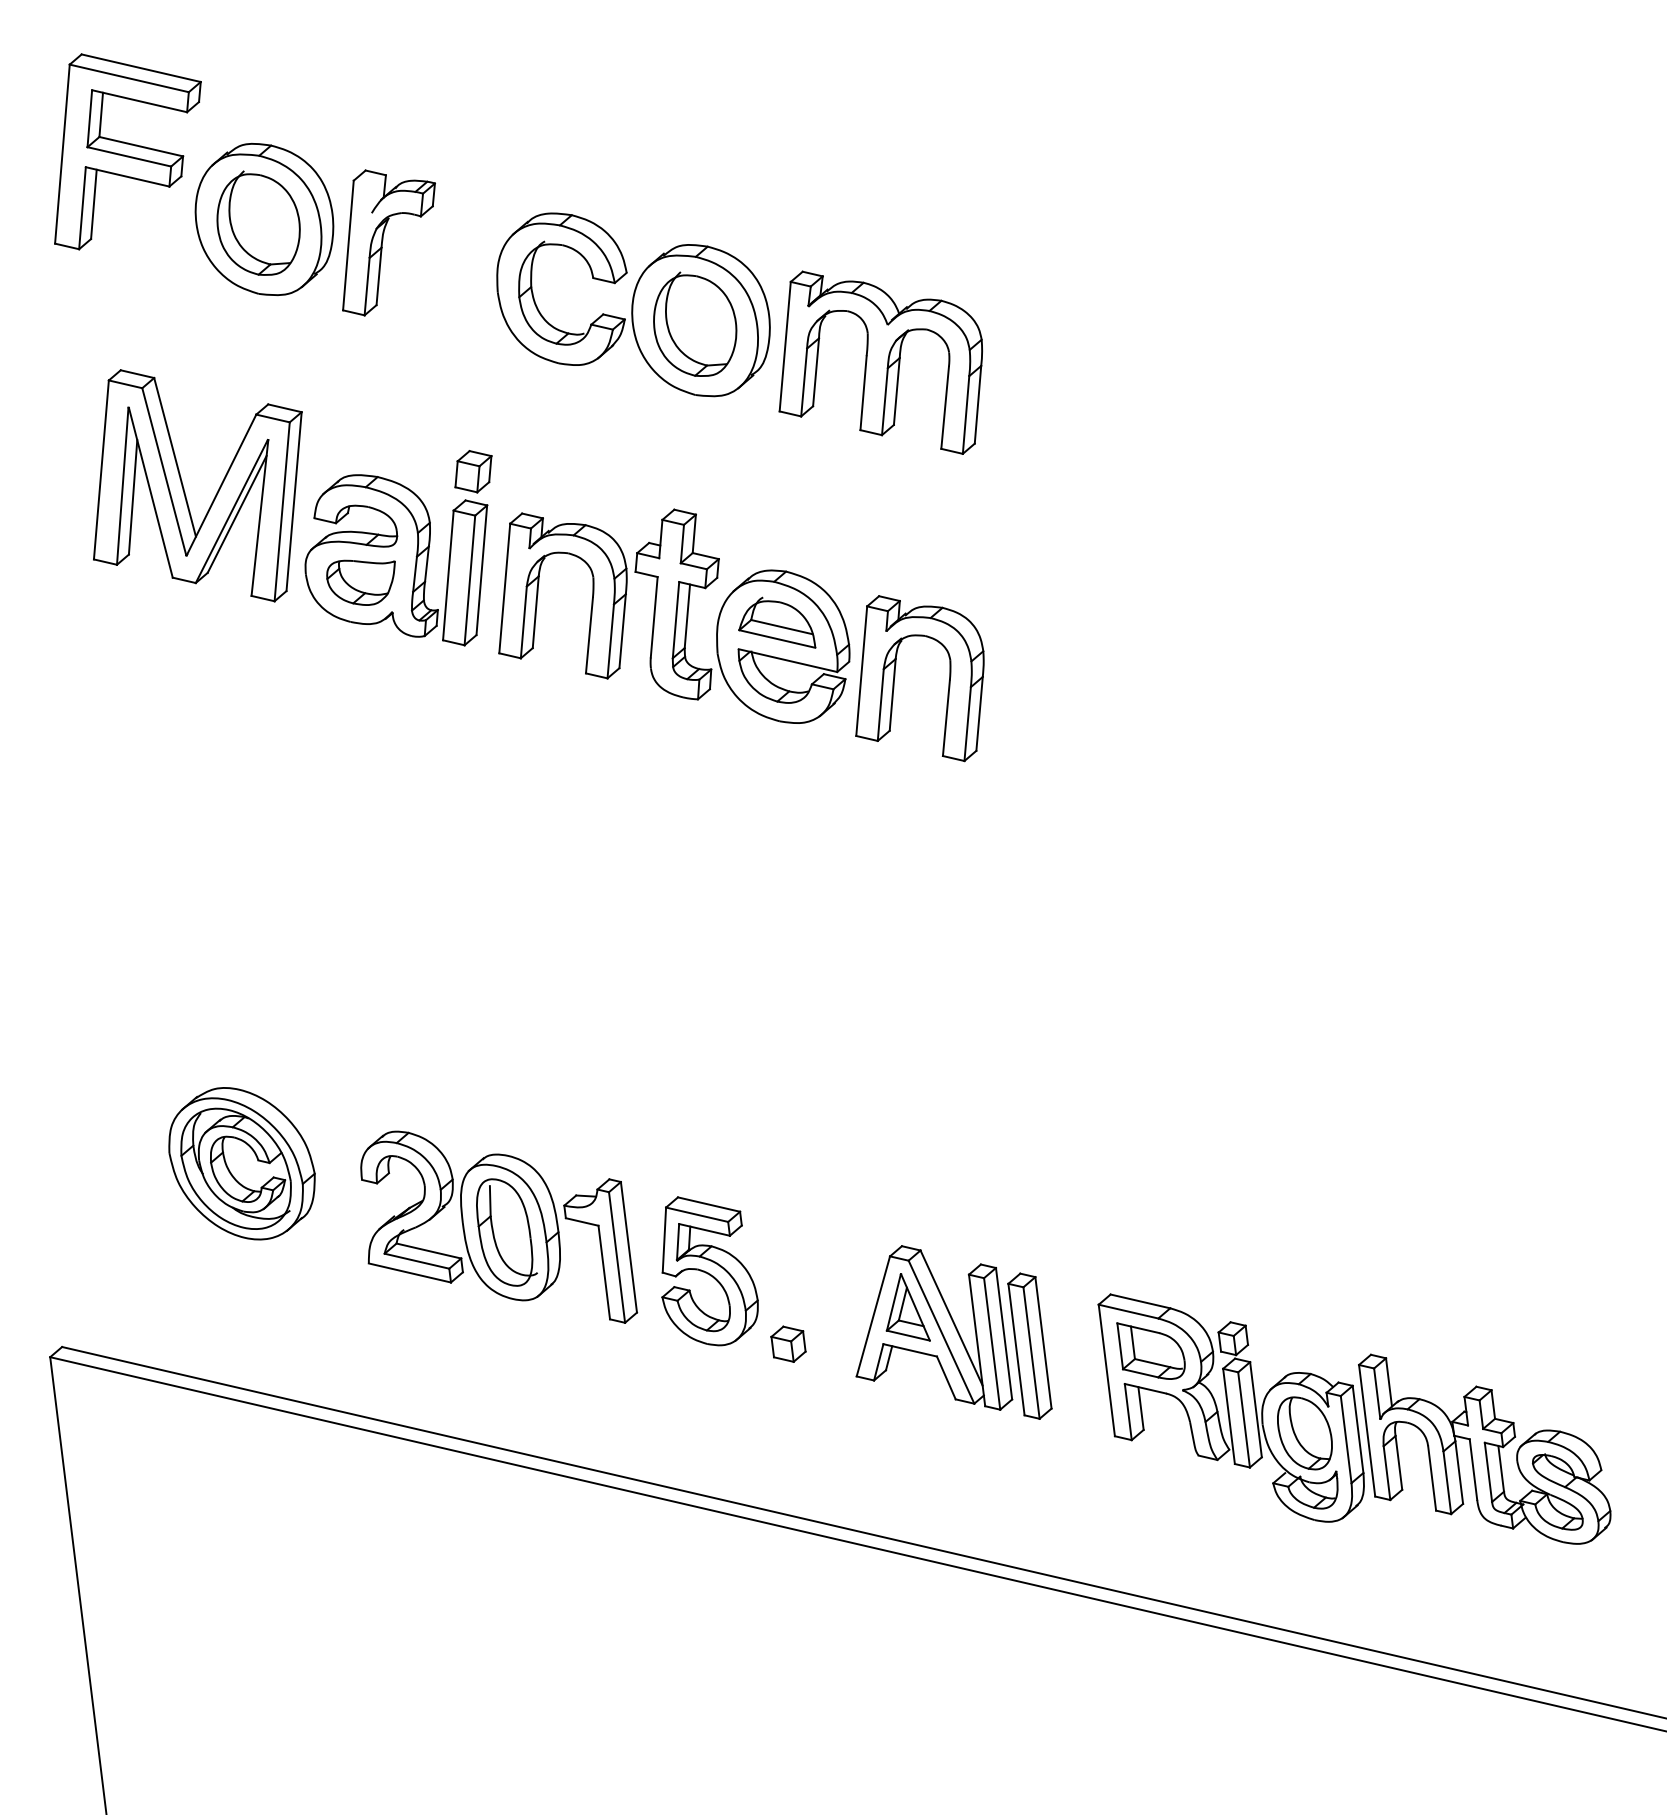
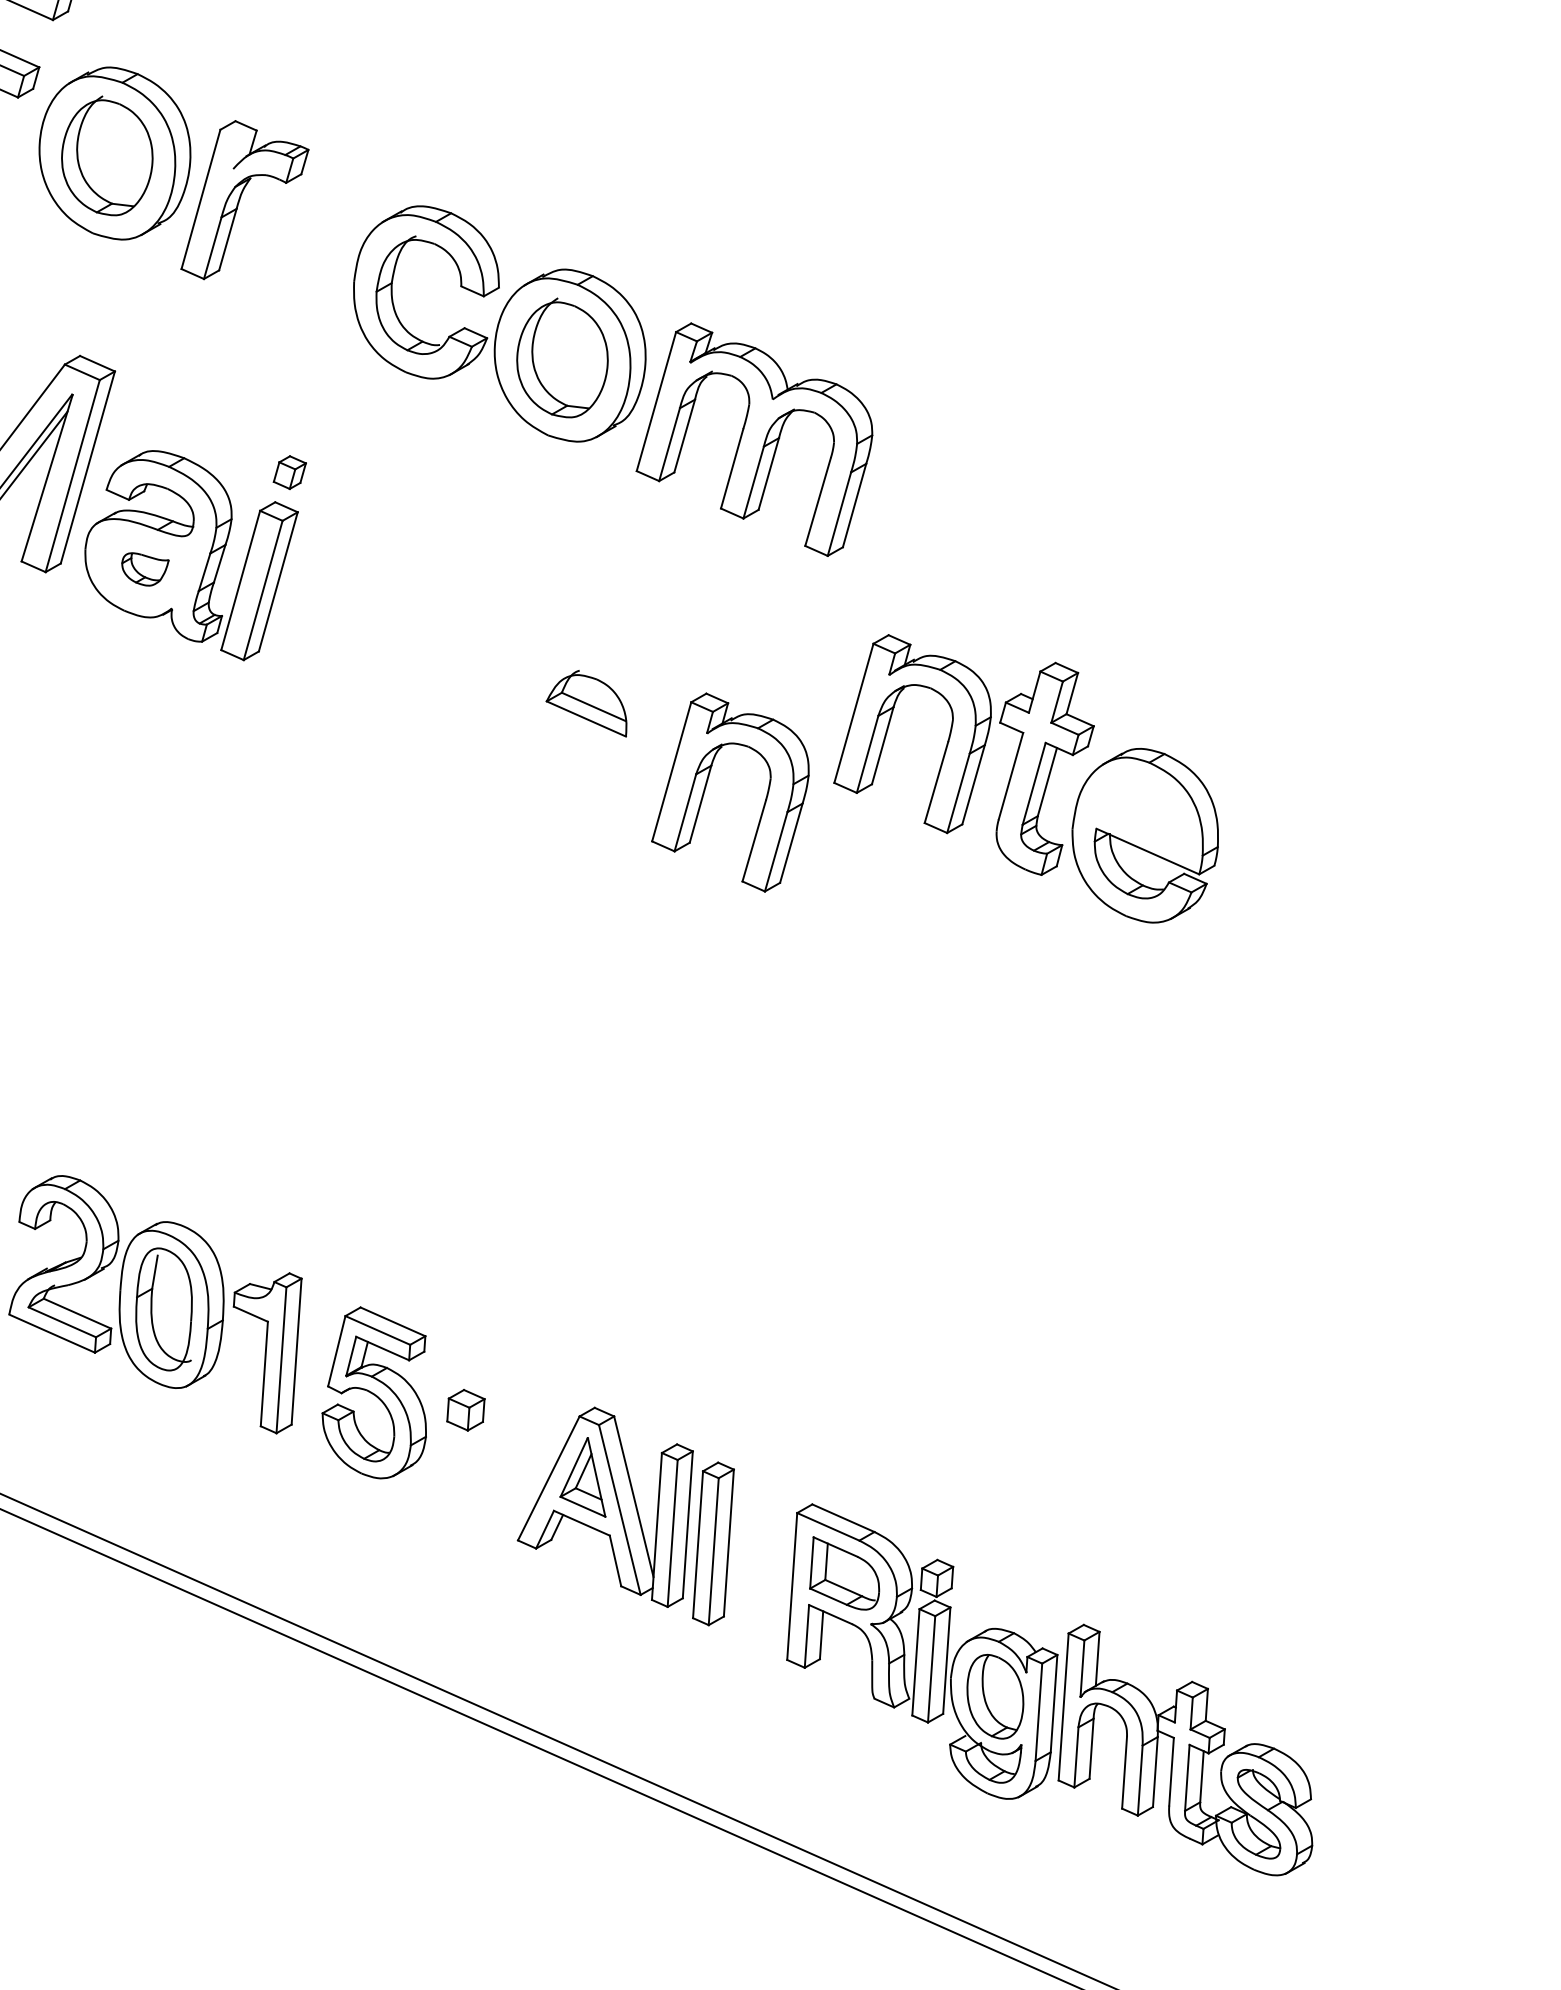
part: (473, 471) -> (289, 472), size x0.7
part: (360, 582) -> (143, 569), size x0.6
part: (674, 615) -> (1033, 778), moved
part: (788, 1343) -> (466, 1409), moved

